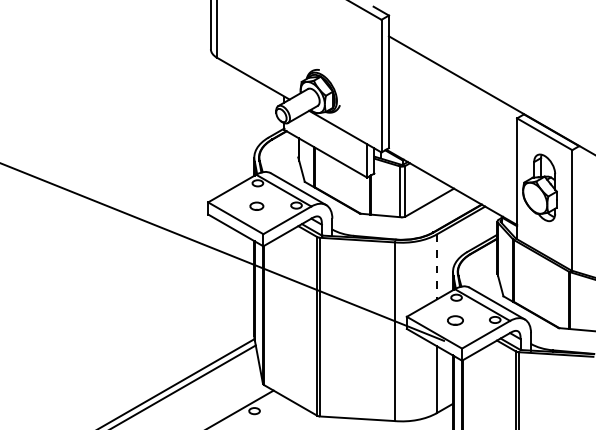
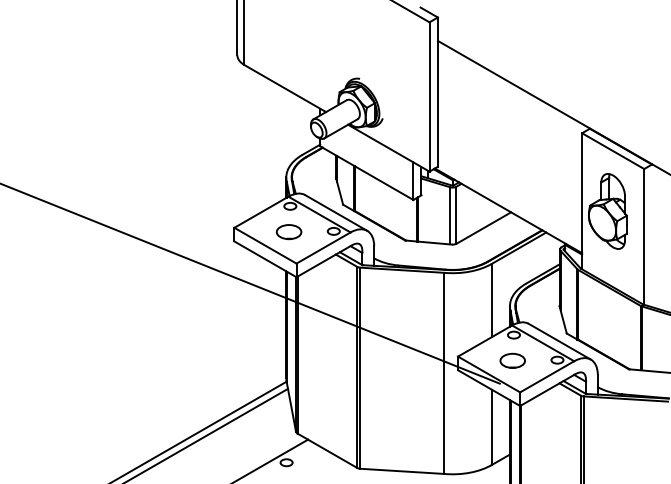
part: (256, 206) -> (288, 232), size x1.67
line: (436, 266) -> (491, 299), dashed -> solid
part: (455, 320) -> (512, 360), size x1.43

